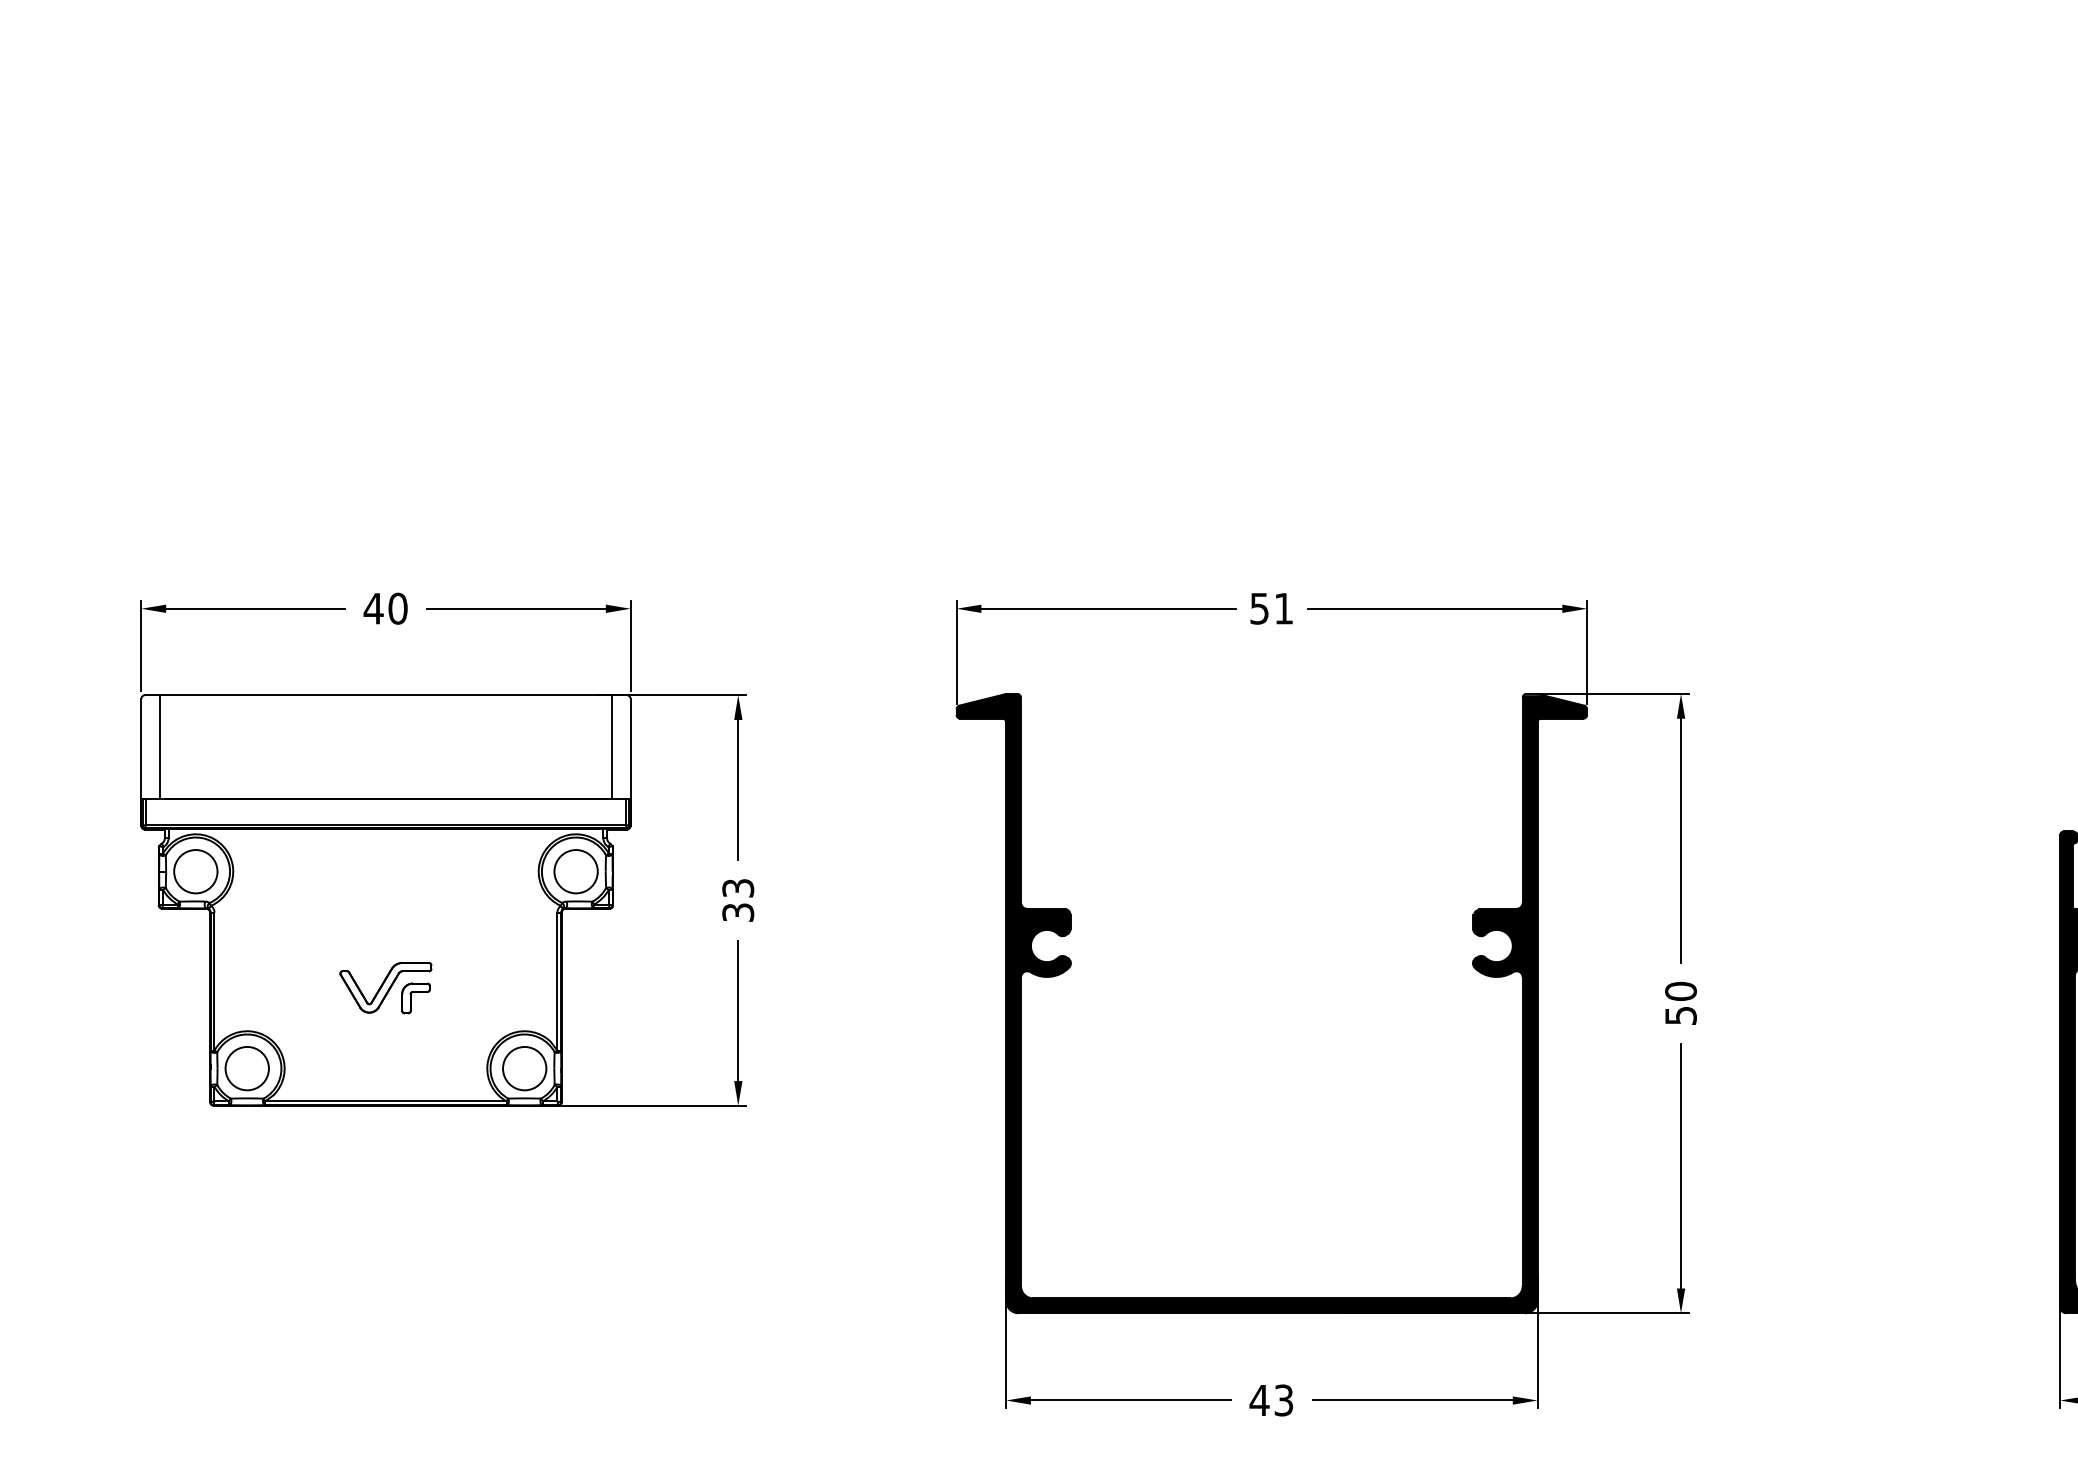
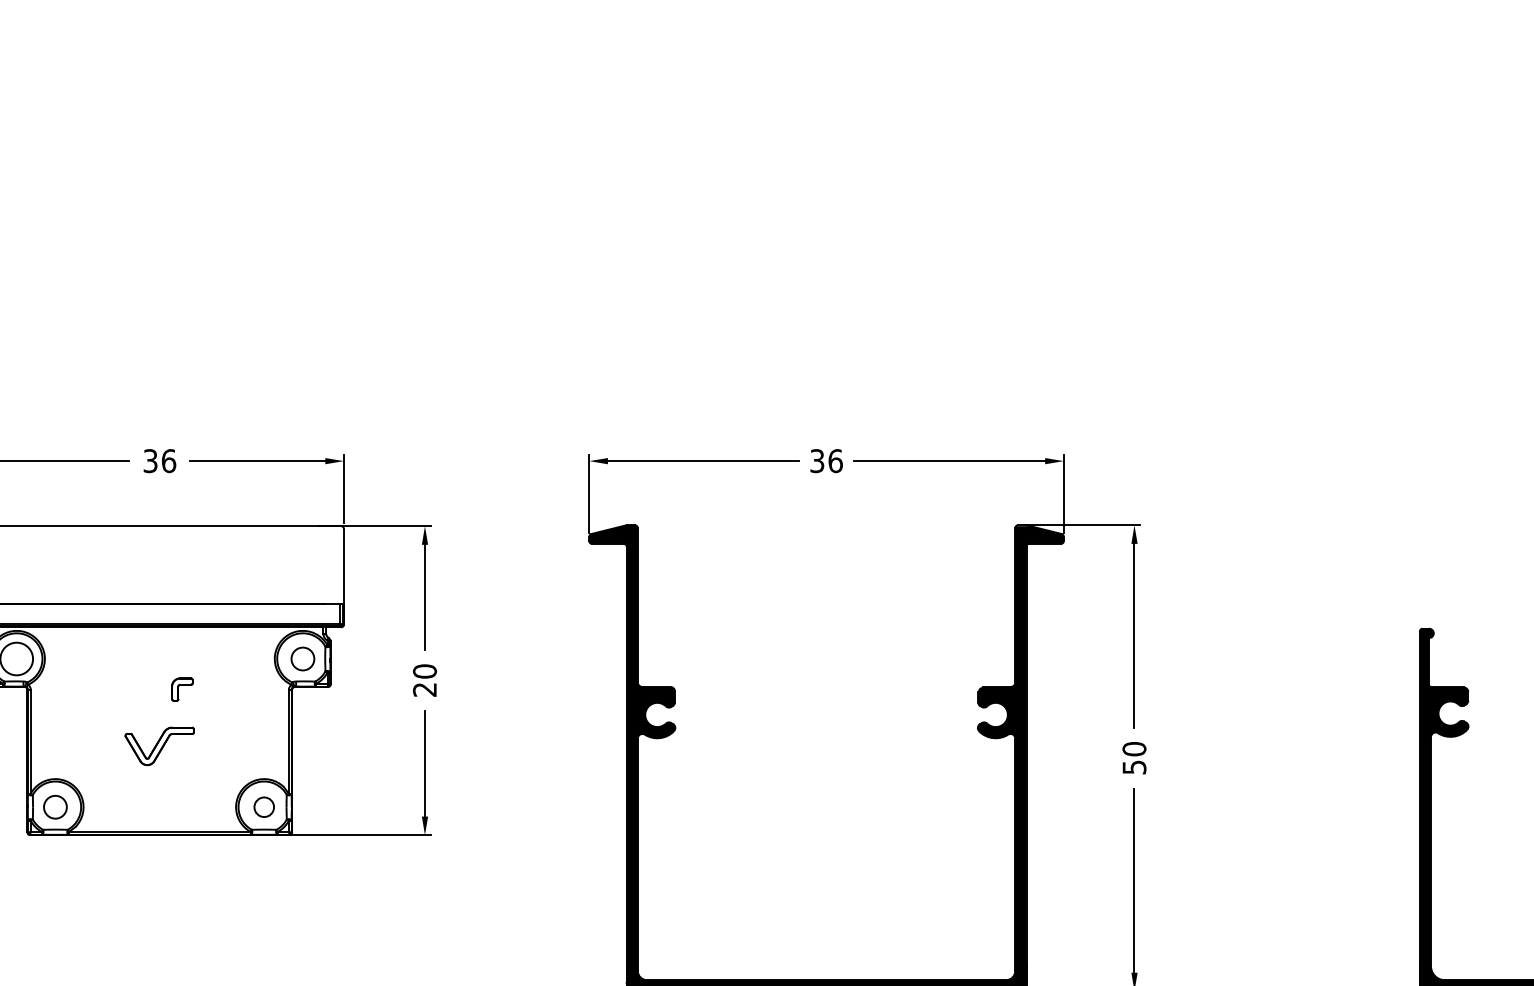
text: (385, 608) -> (159, 460), 40 -> 36
text: (1272, 608) -> (827, 460), 51 -> 36
line: (612, 746) -> (330, 564), removed
circle: (575, 871) -> (302, 658), size x0.7
text: (738, 899) -> (425, 679), 33 -> 20
part: (415, 998) -> (182, 689), moved
circle: (246, 1068) -> (54, 807), size x0.7
circle: (524, 1068) -> (264, 807), size x0.6

